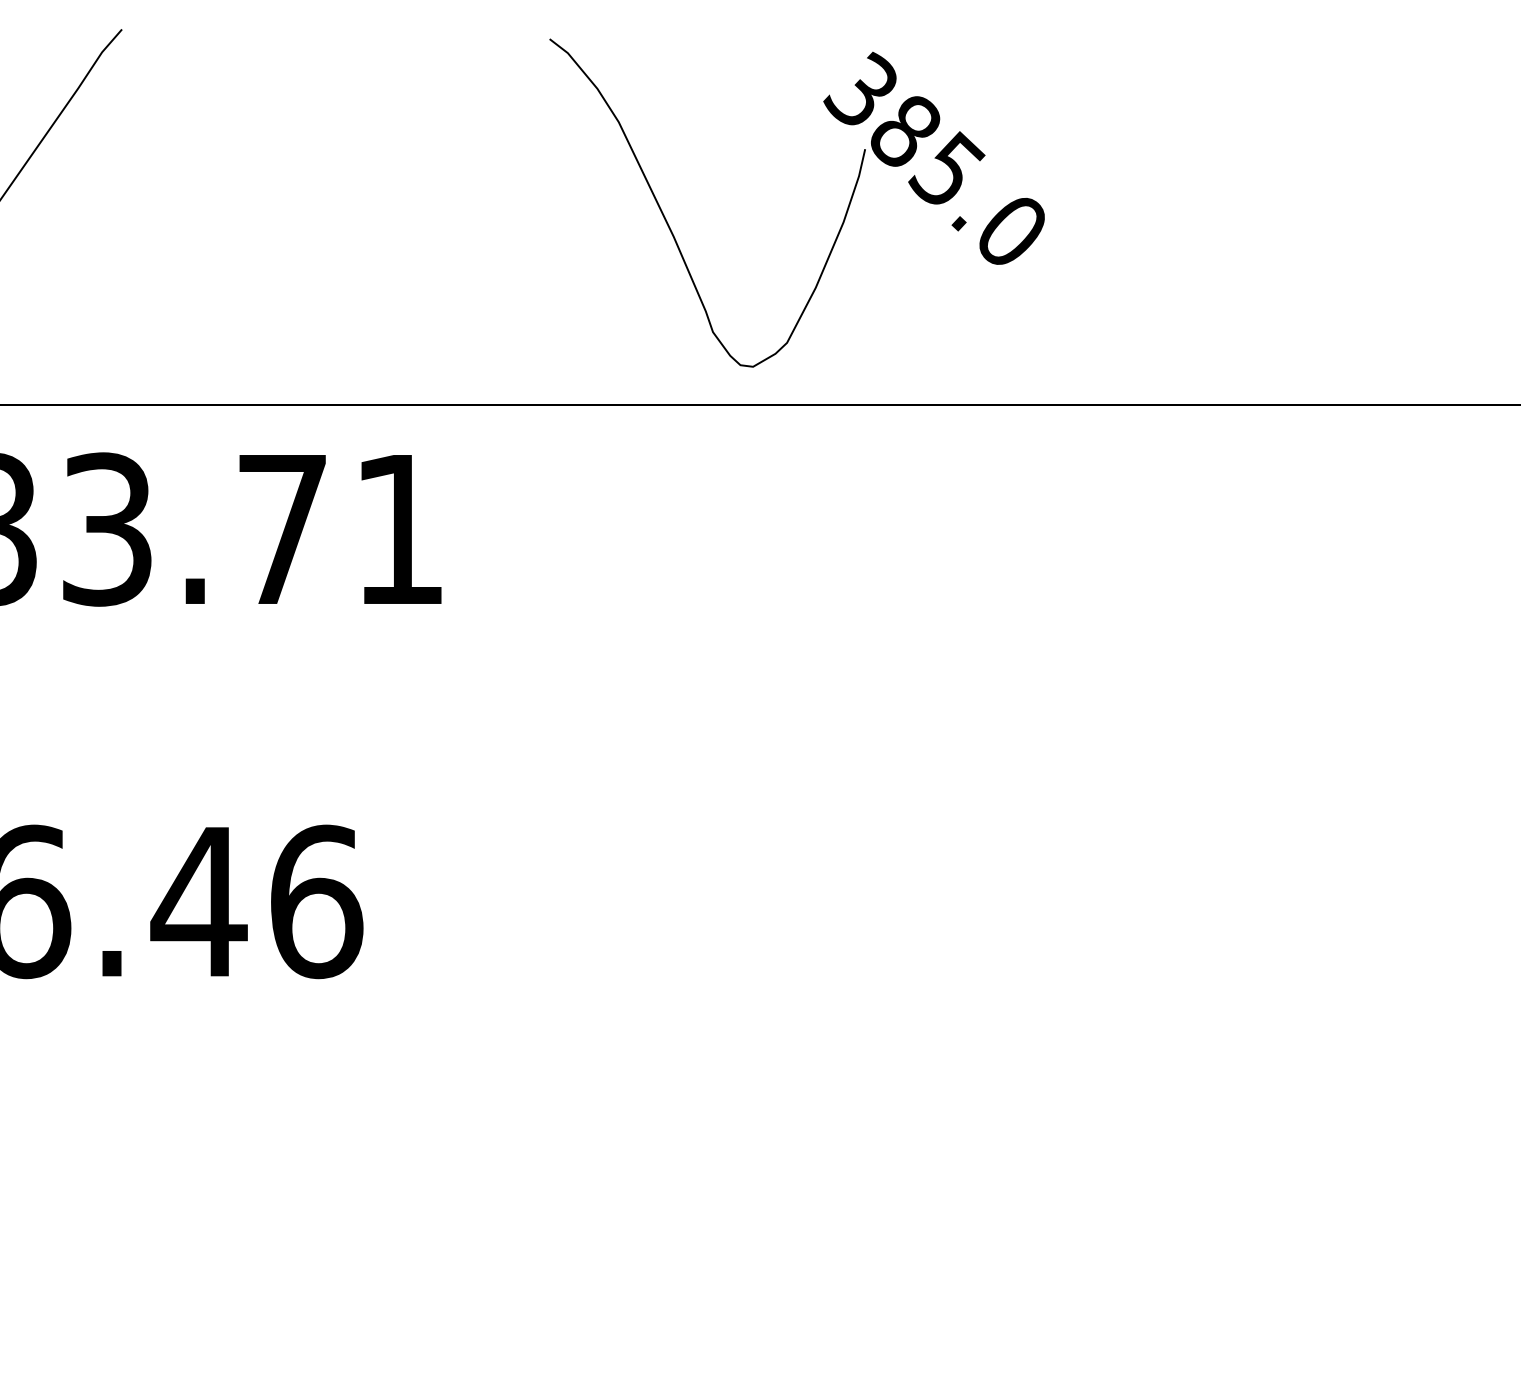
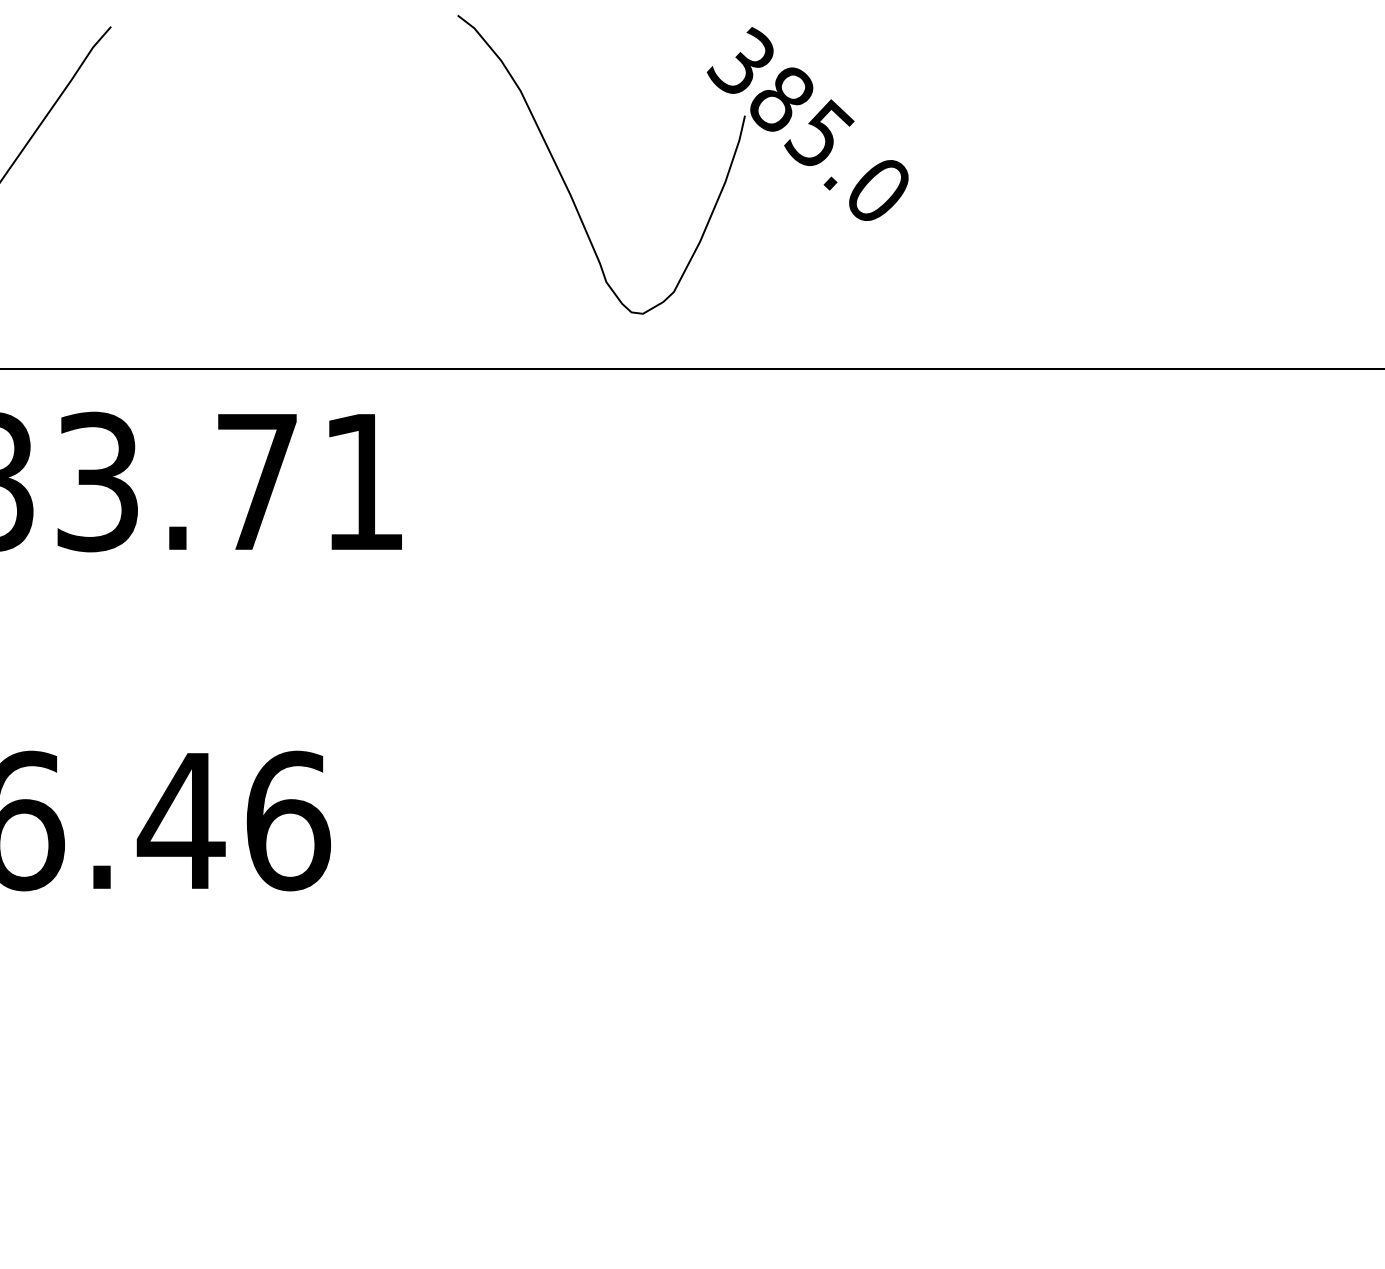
part: (843, 218) -> (725, 178), moved

